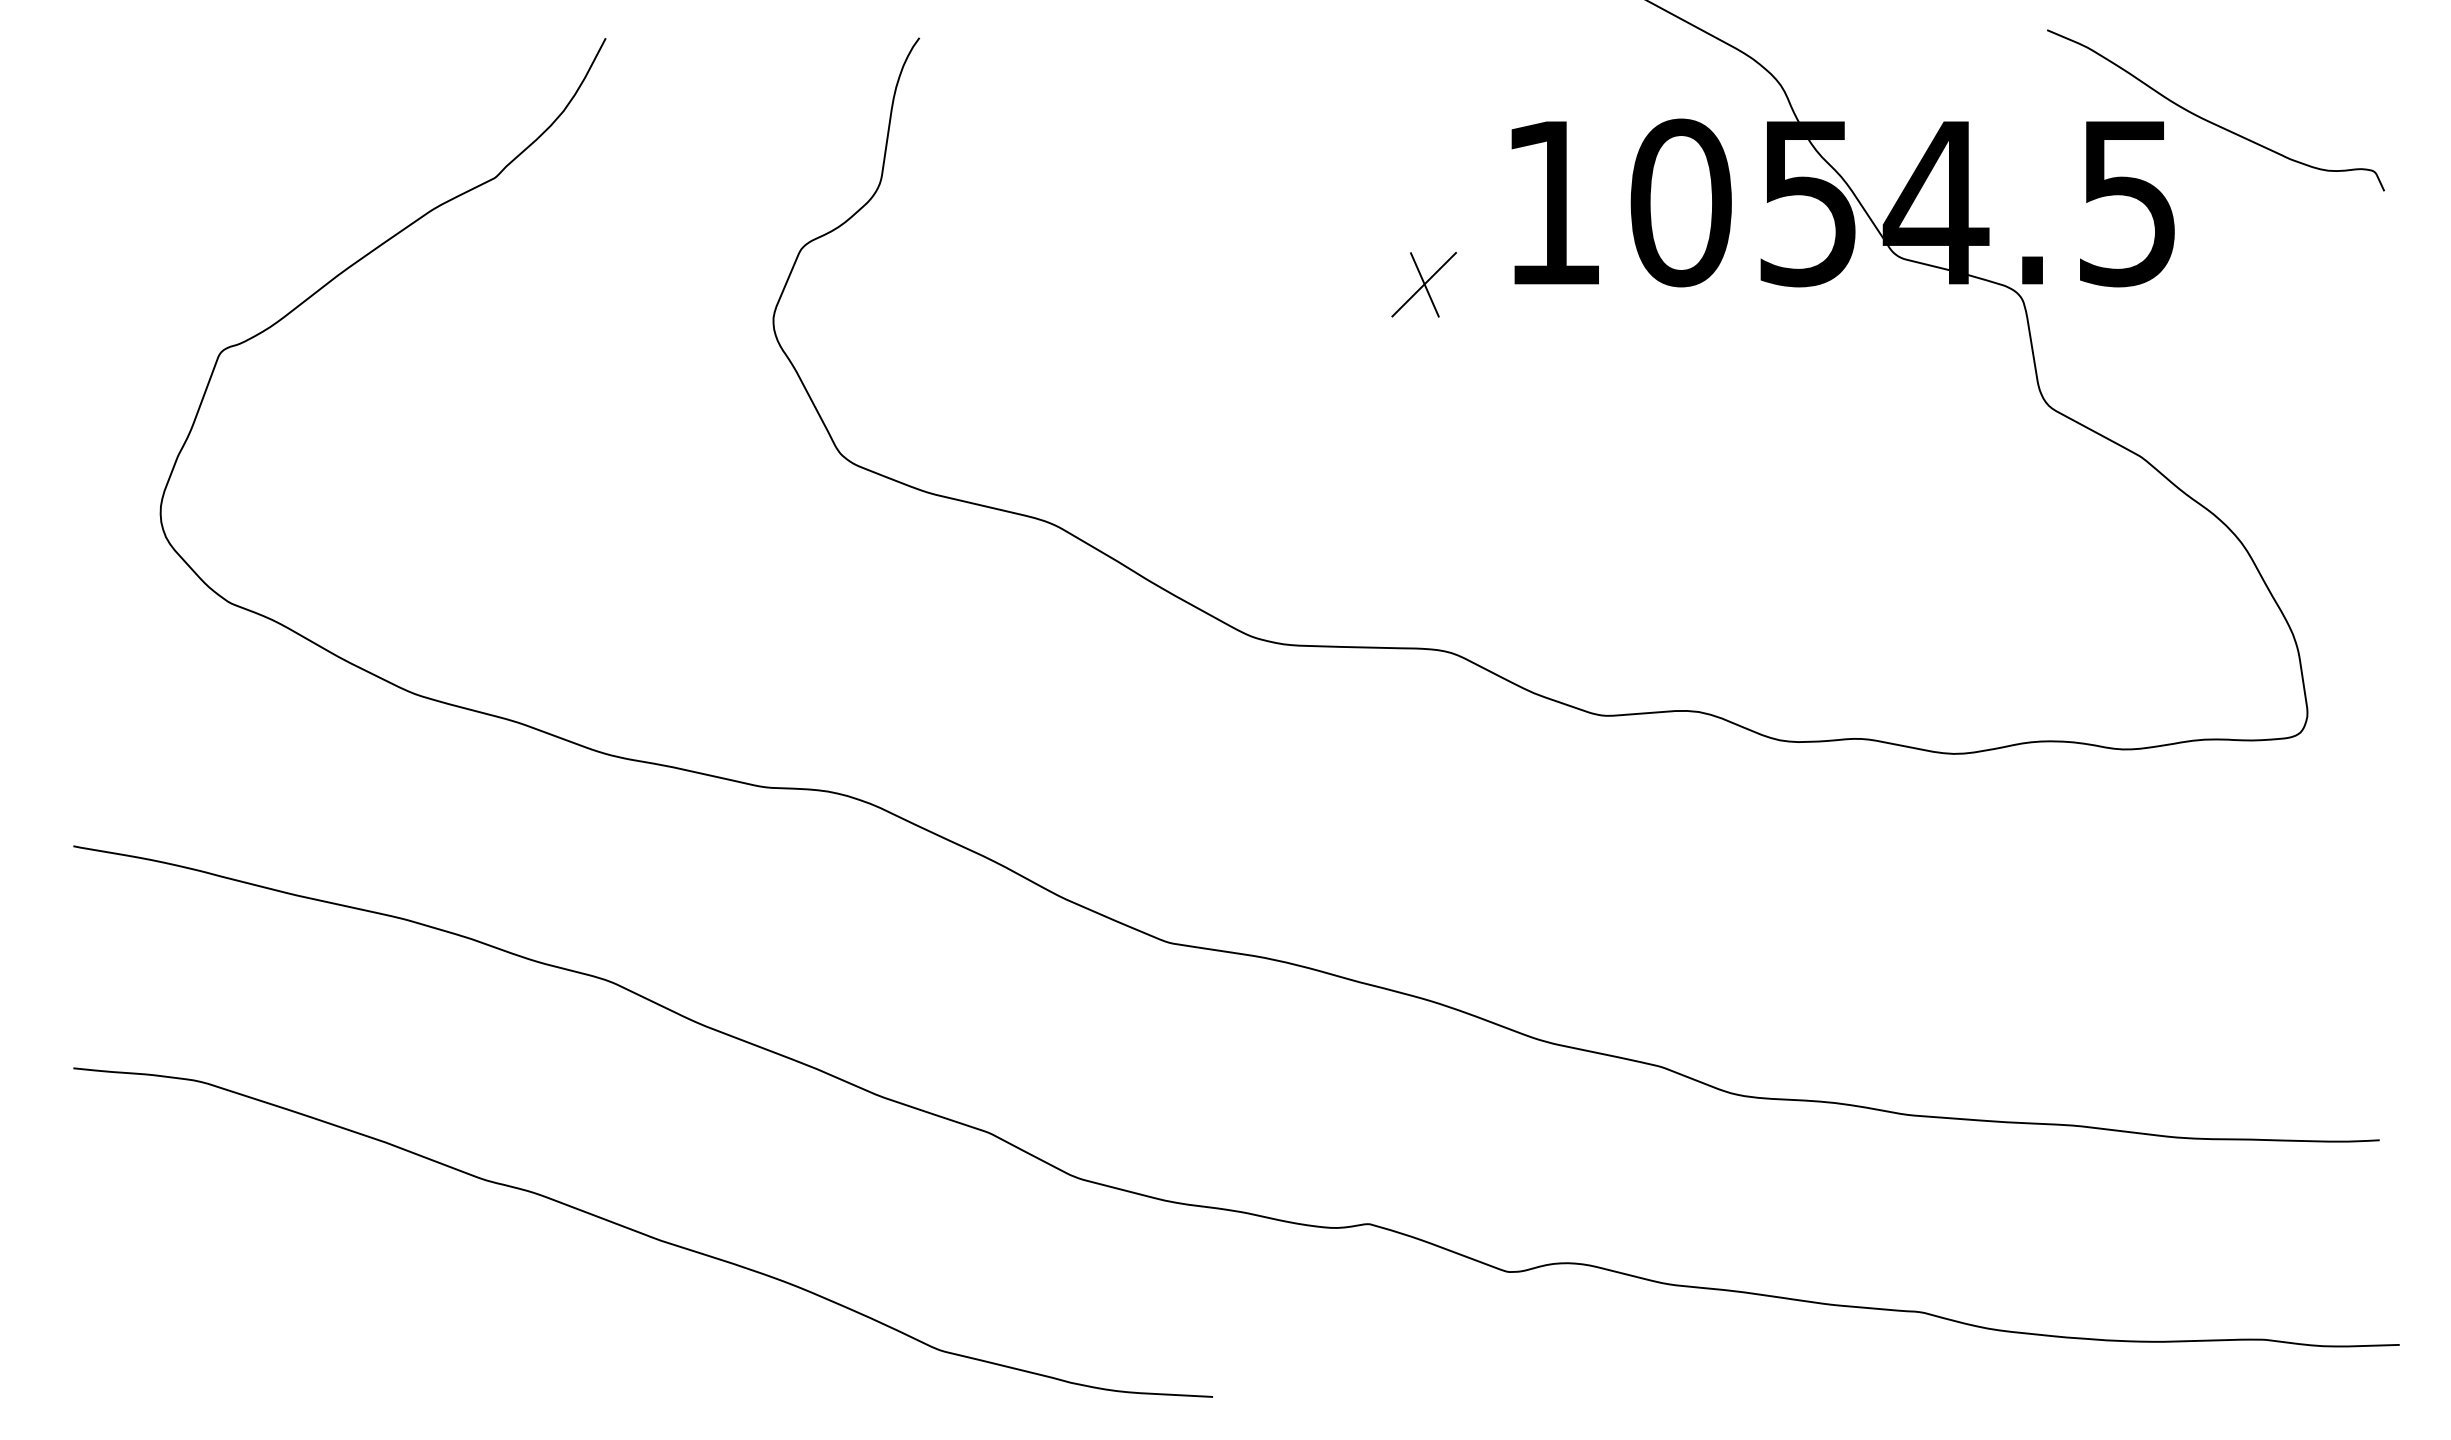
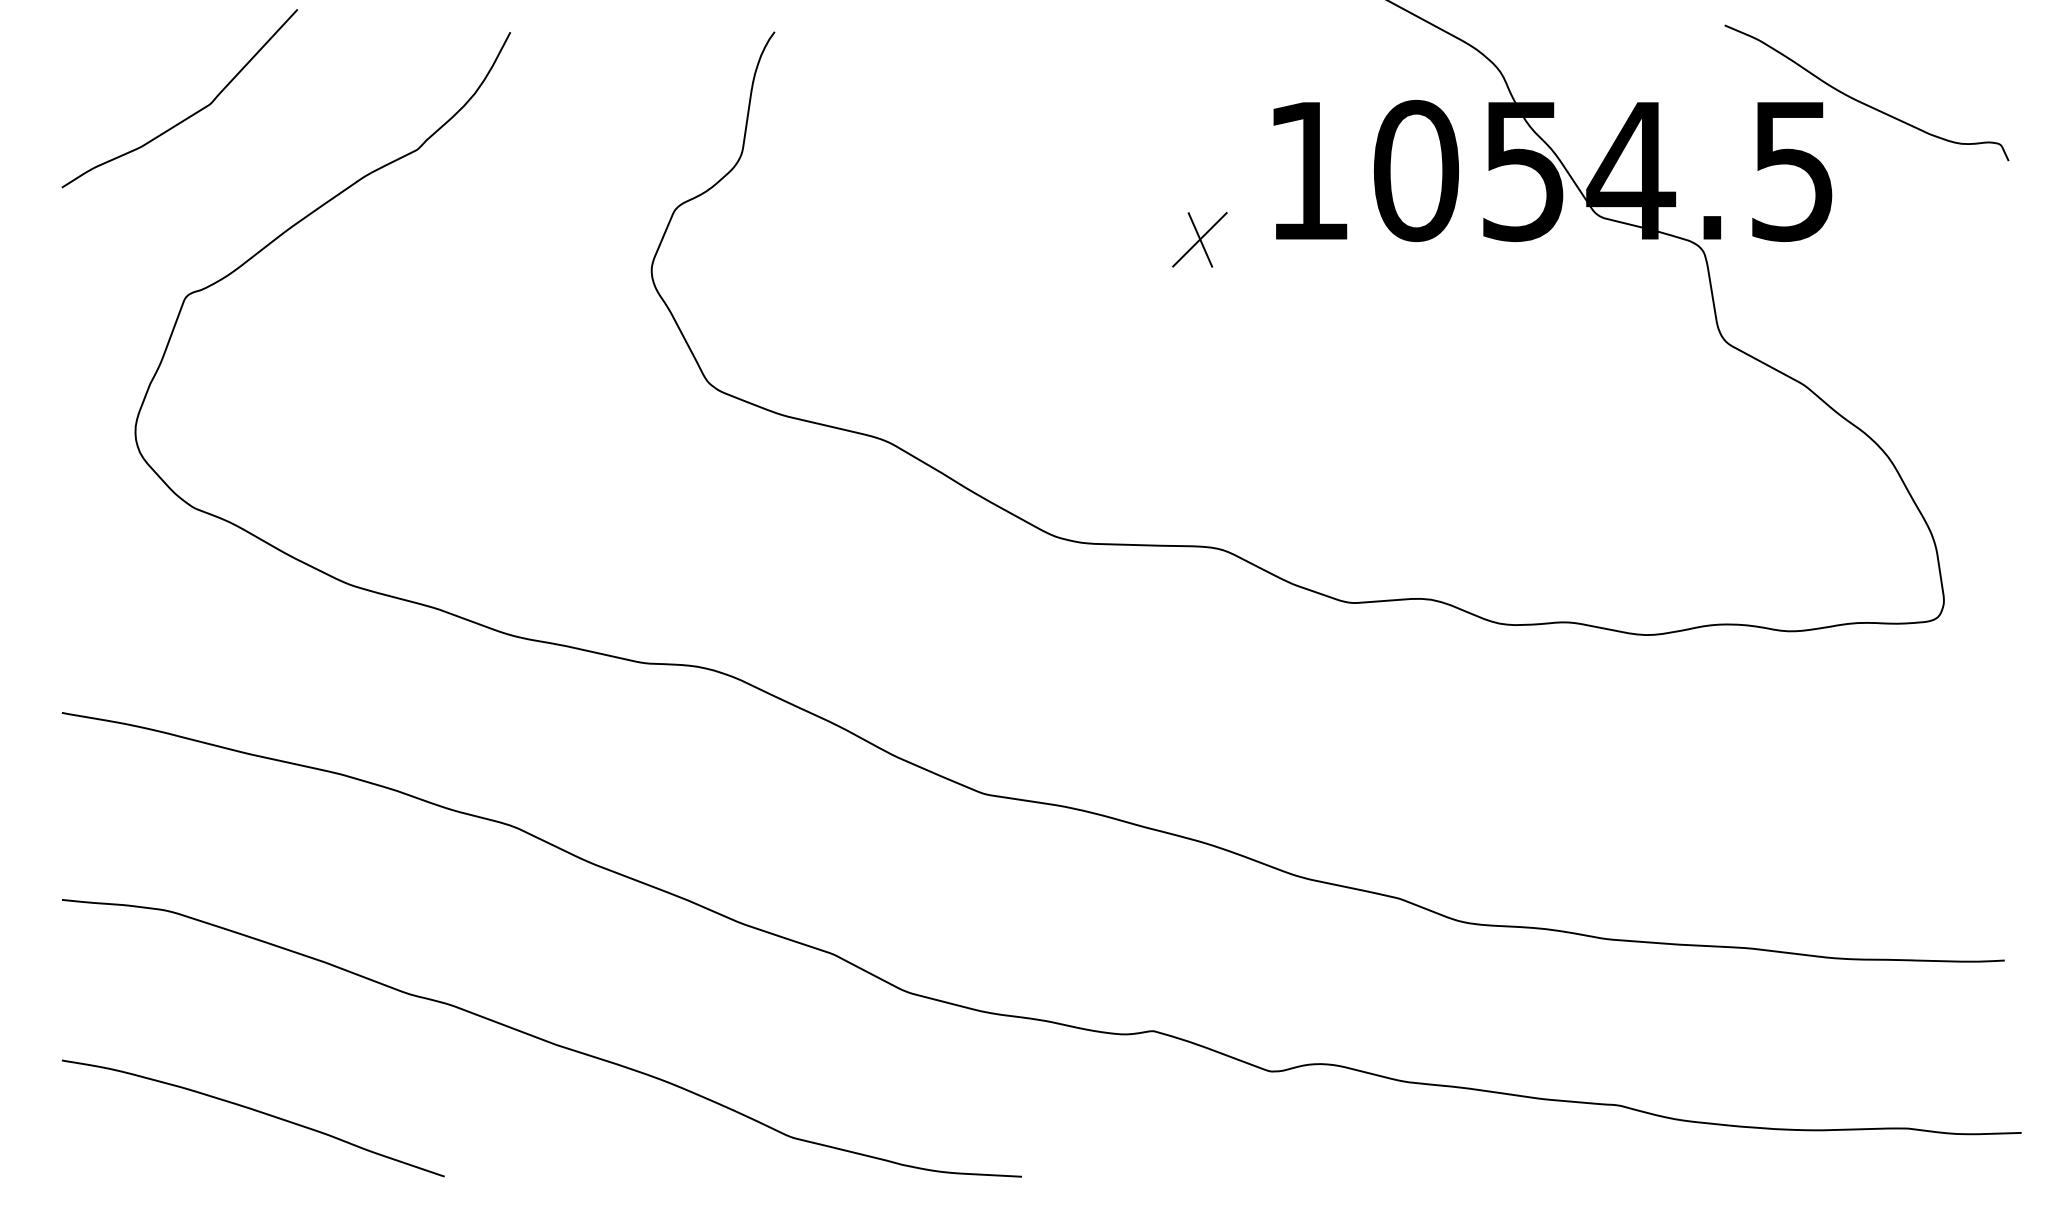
curve: (227, 135) -> (191, 114), added
curve: (303, 1319) -> (255, 1111), added

